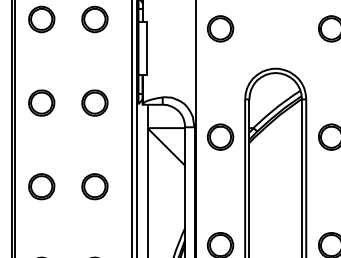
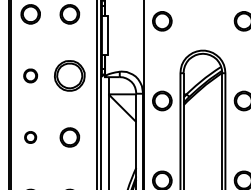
part: (41, 102) -> (30, 75), size x0.7
part: (94, 102) -> (69, 75), size x1.6
part: (41, 186) -> (30, 137), size x0.6

